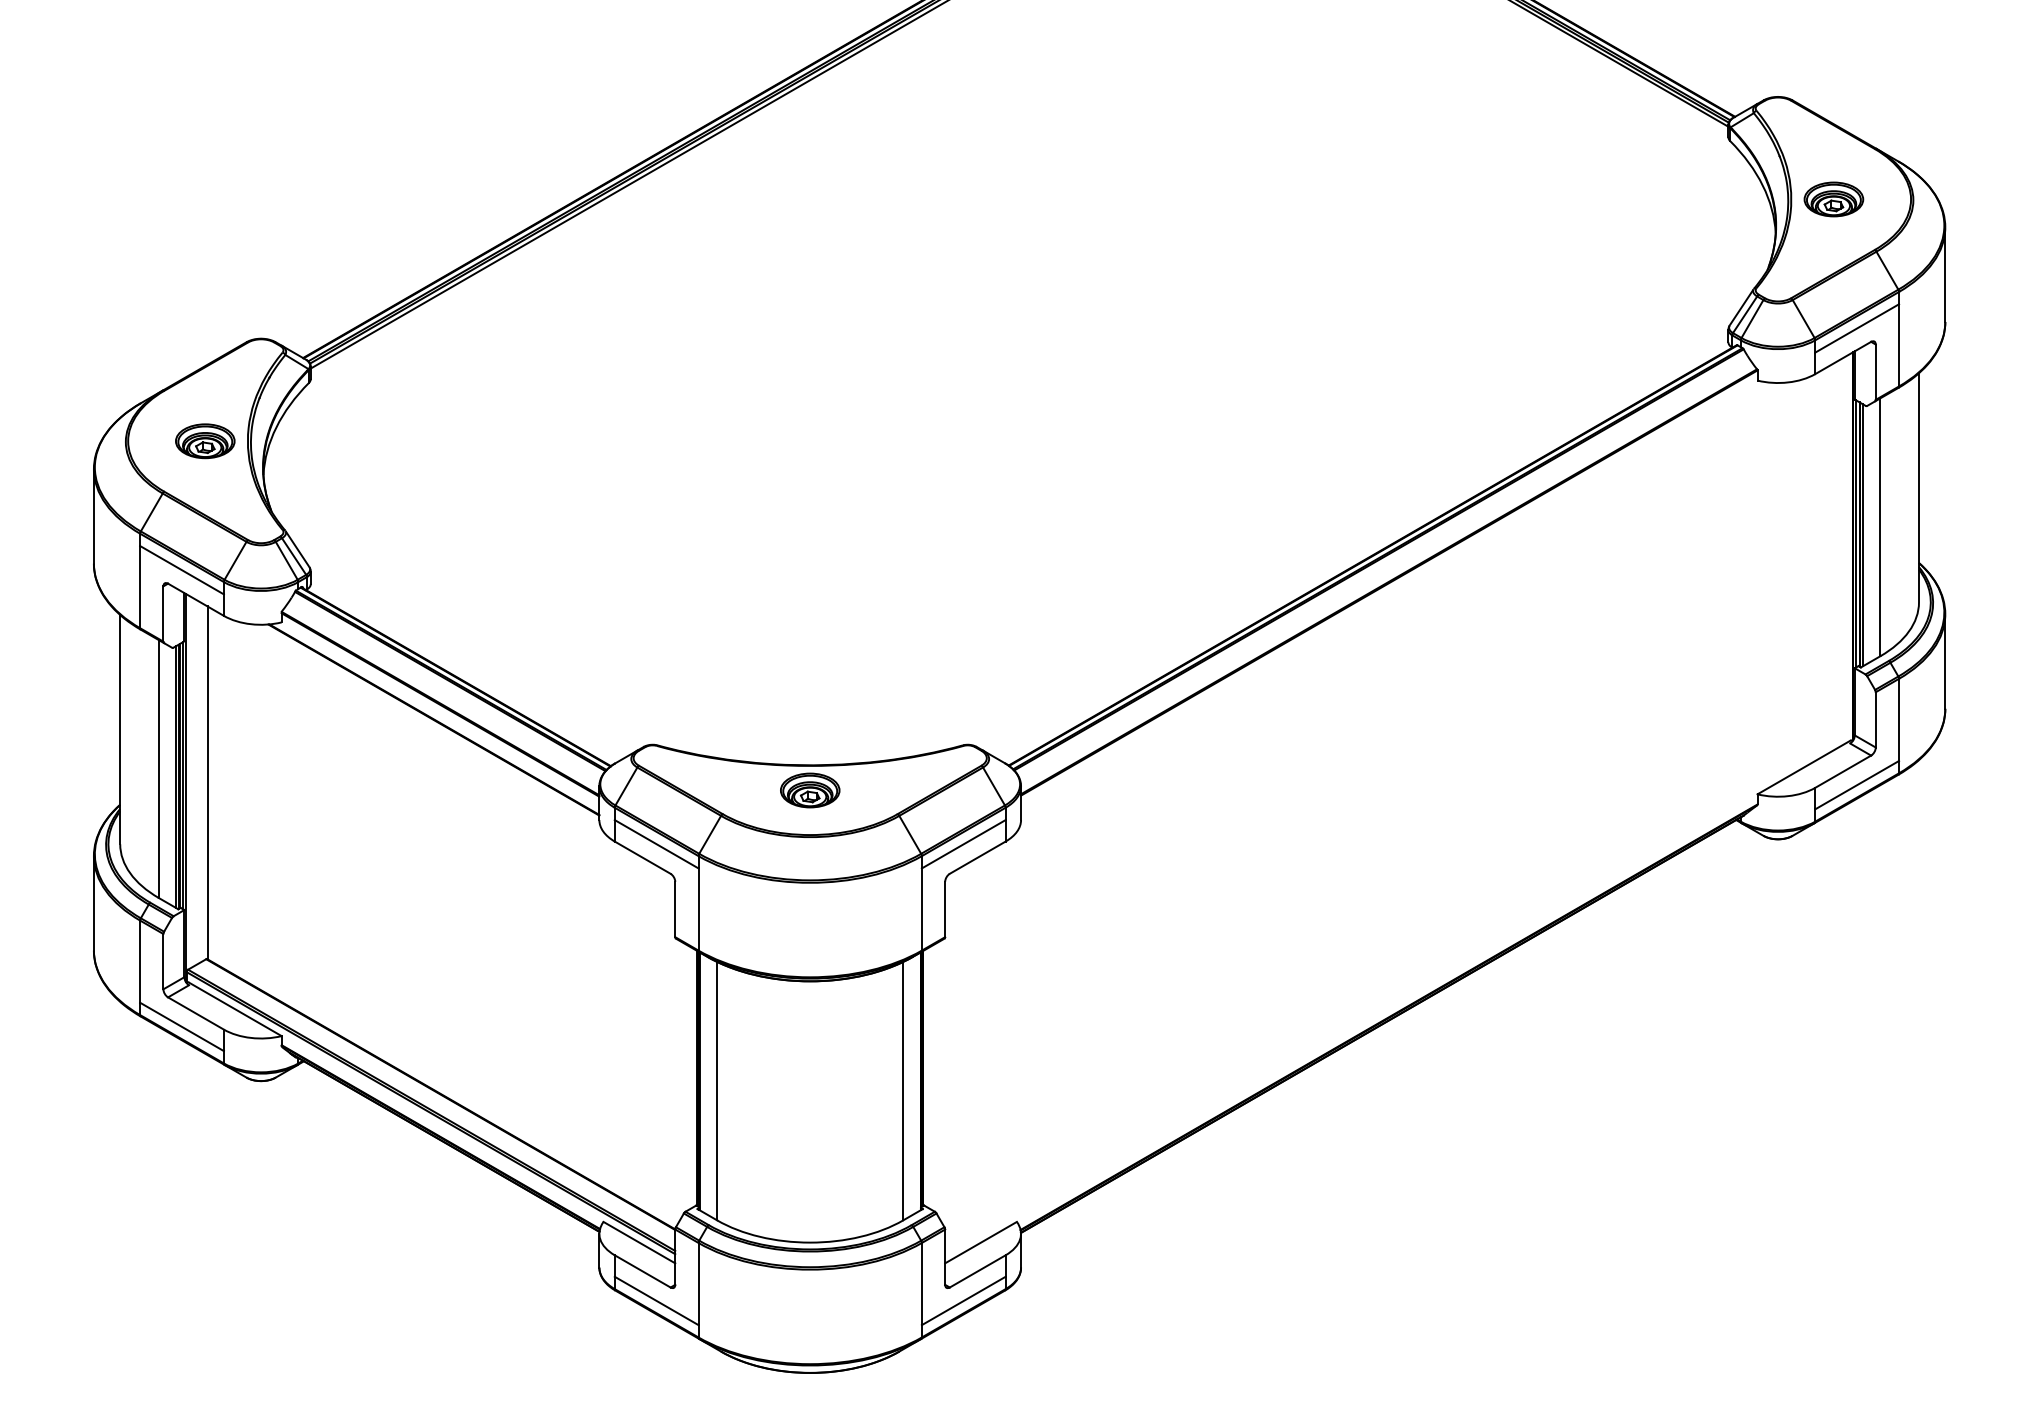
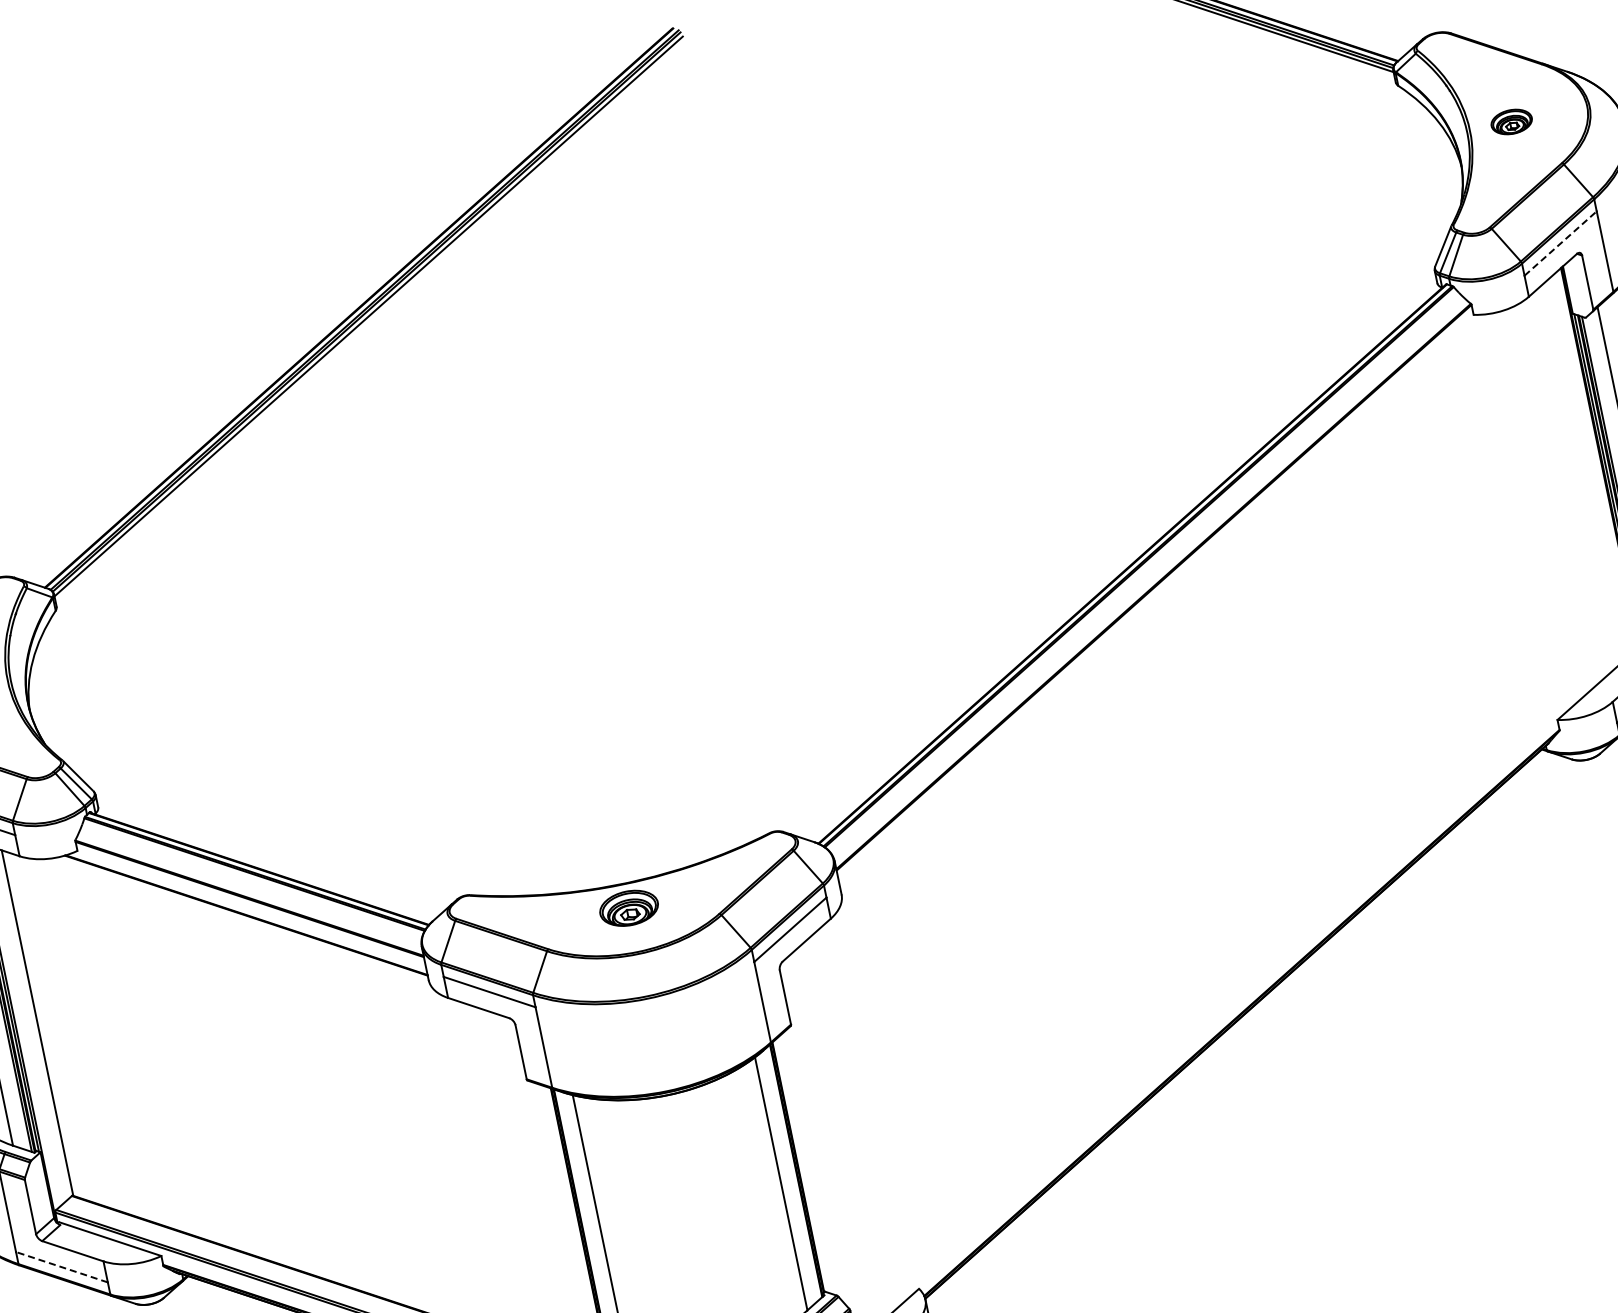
part: (1833, 199) -> (1511, 122), size x0.7
line: (1857, 328) -> (1560, 243), solid -> dashed
line: (181, 1026) -> (61, 1266), solid -> dashed

